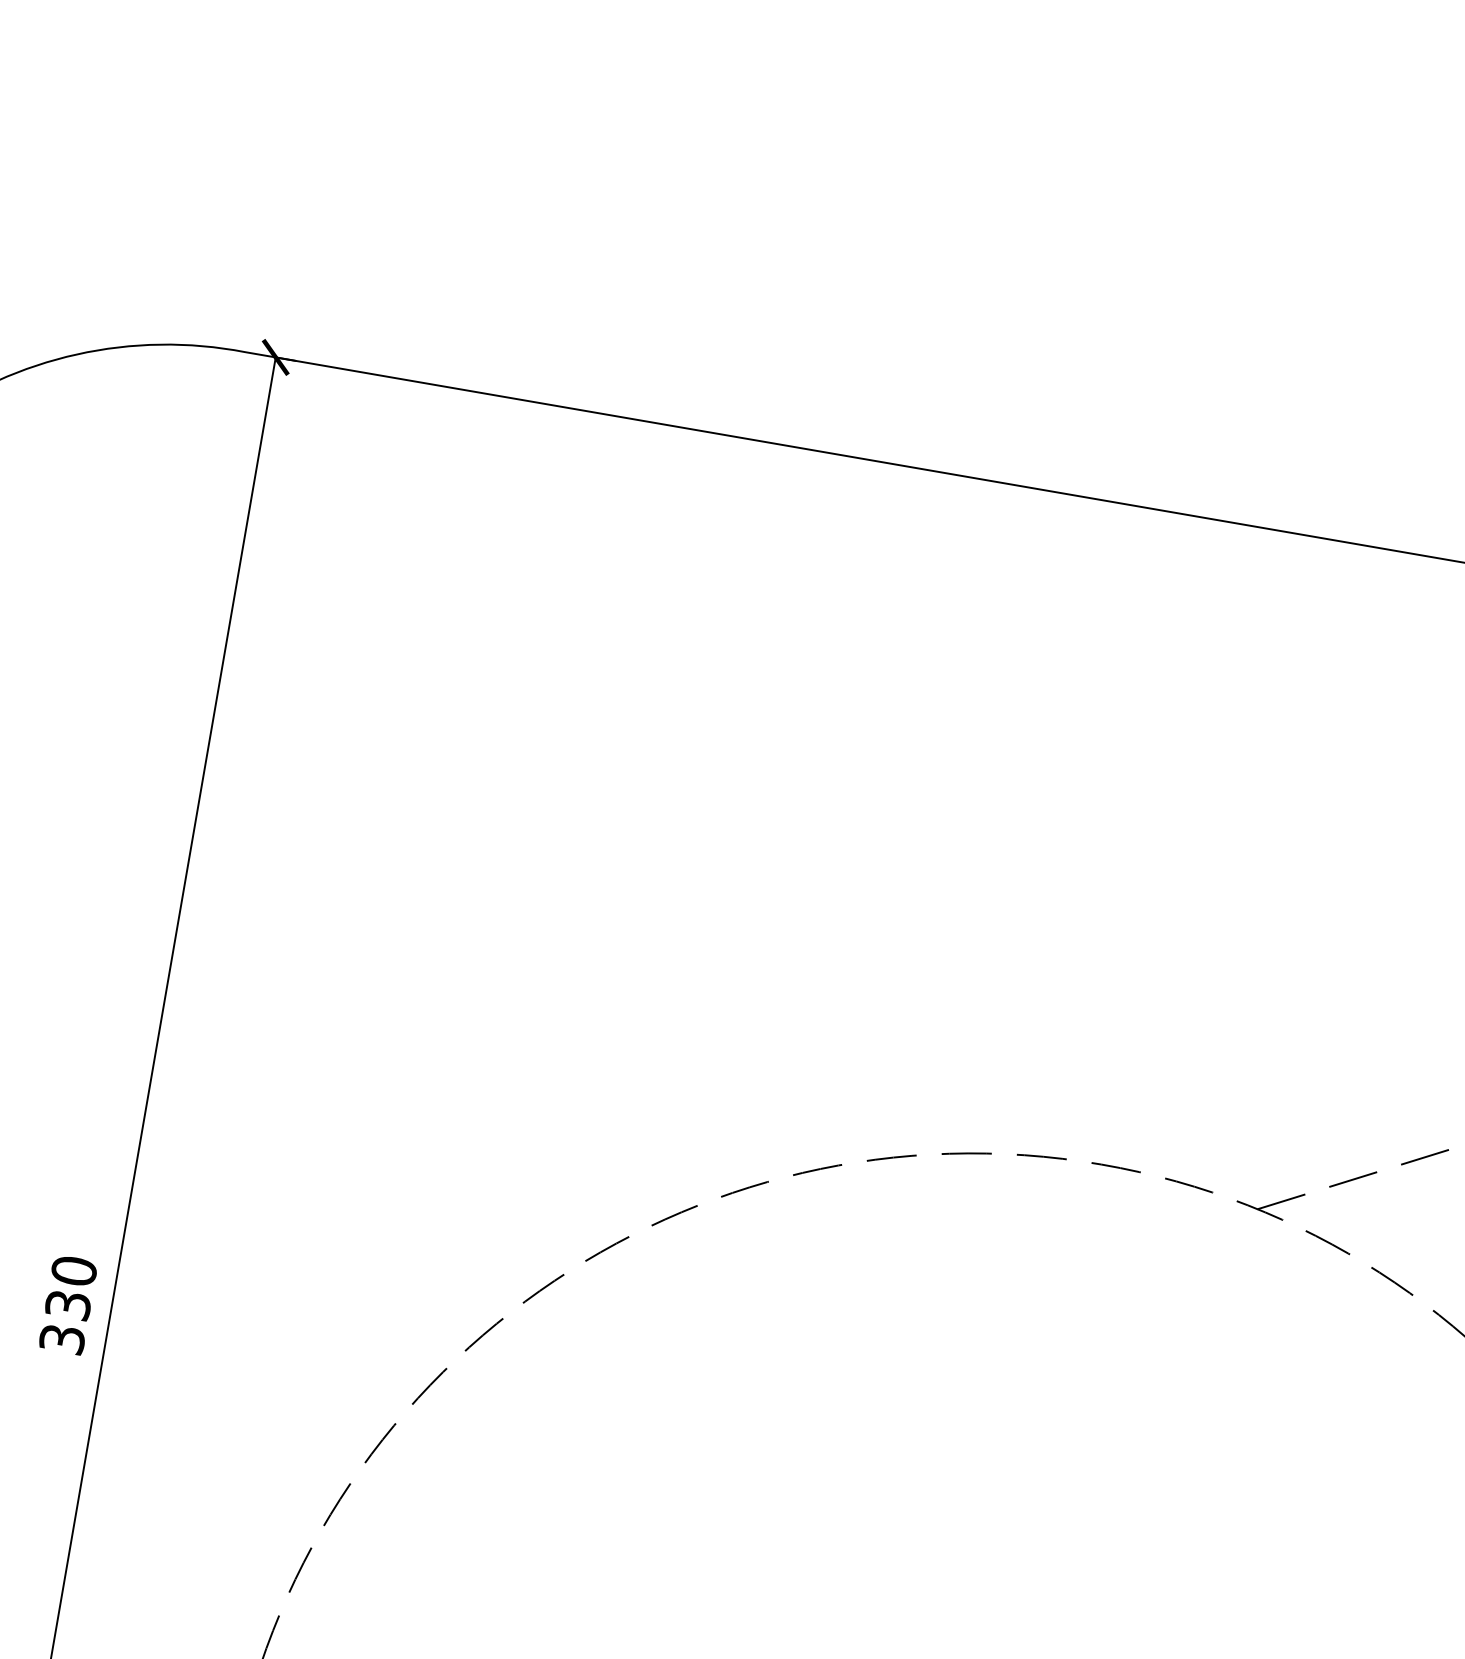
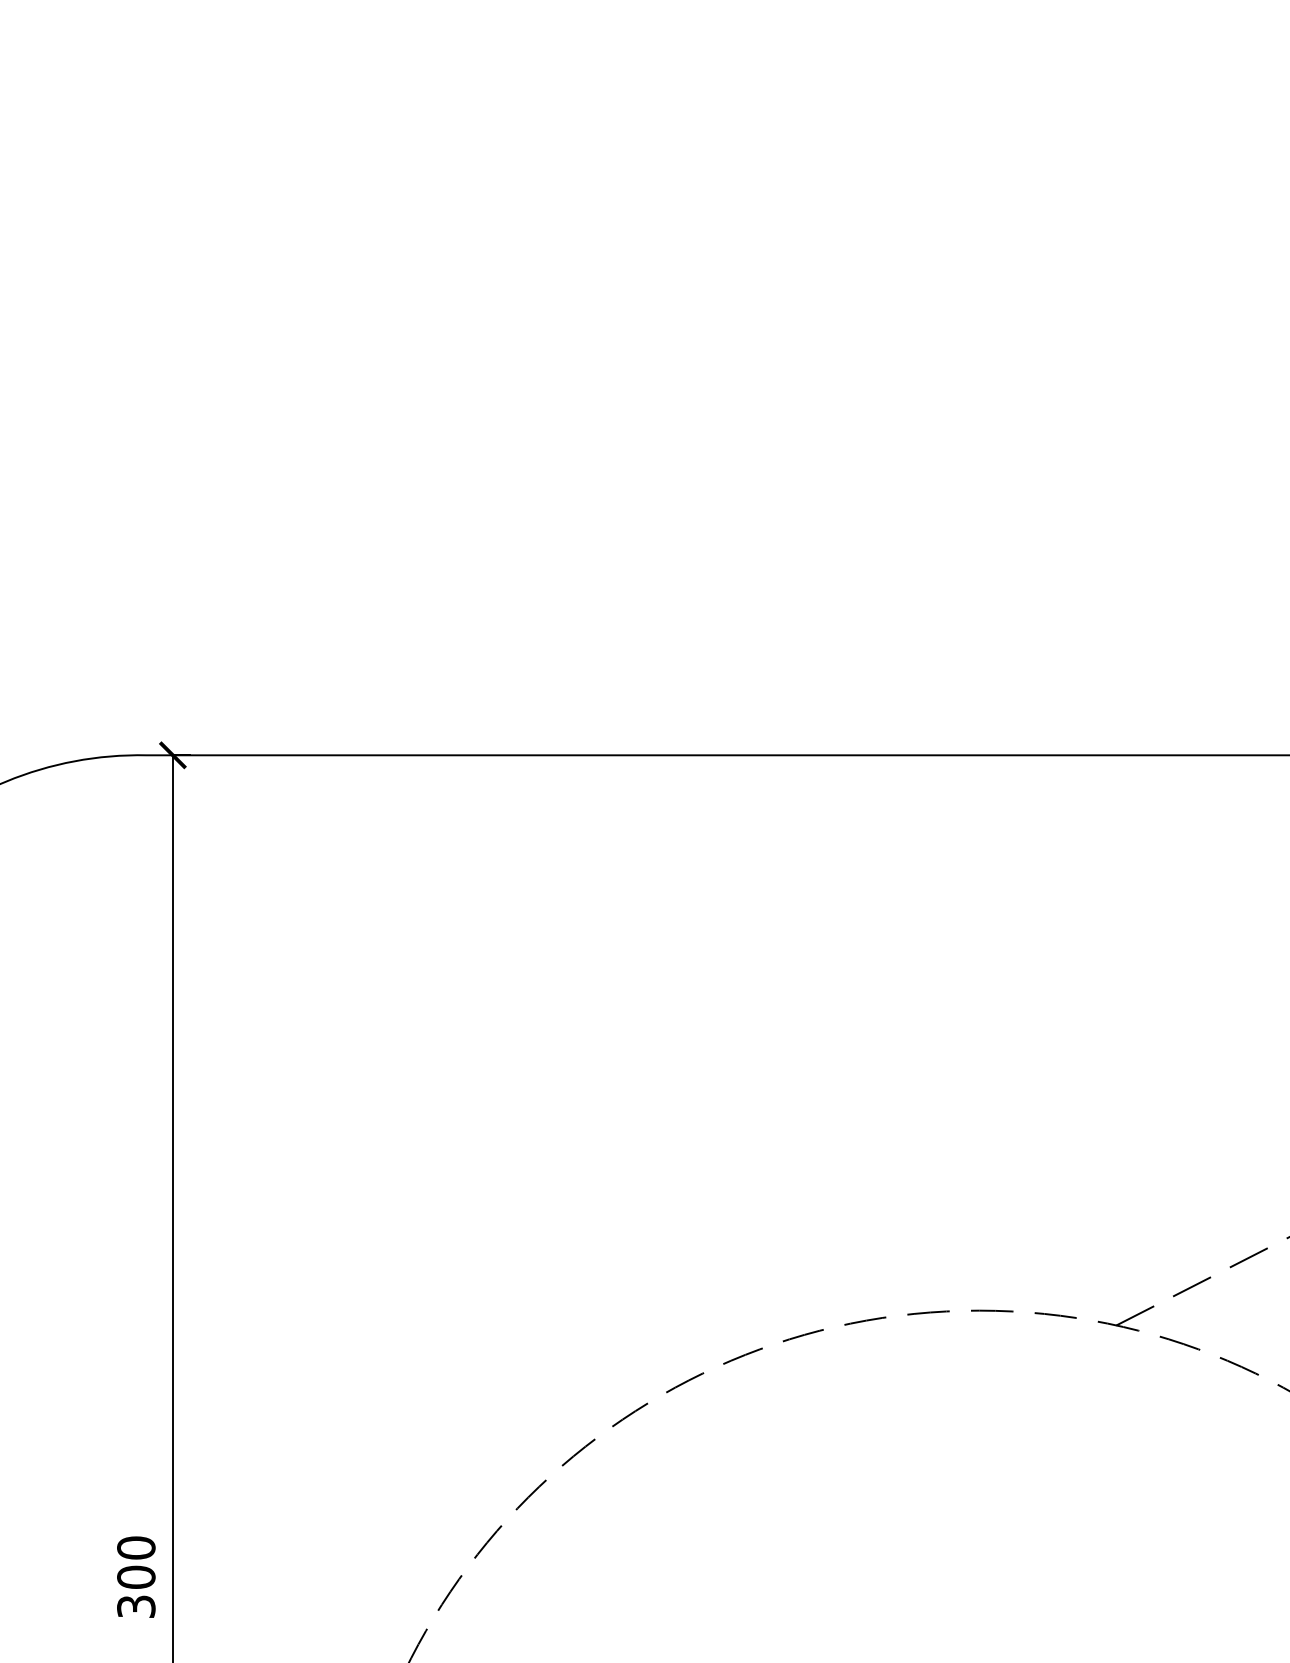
text: (68, 1304) -> (136, 1576), 330 -> 300

